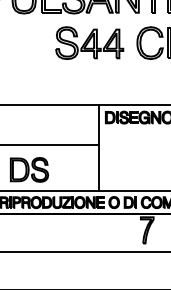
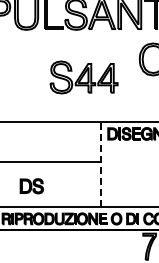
part: (89, 42) -> (83, 76), moved
line: (98, 148) -> (100, 164), solid -> dashed
part: (29, 169) -> (31, 185), size x0.6

